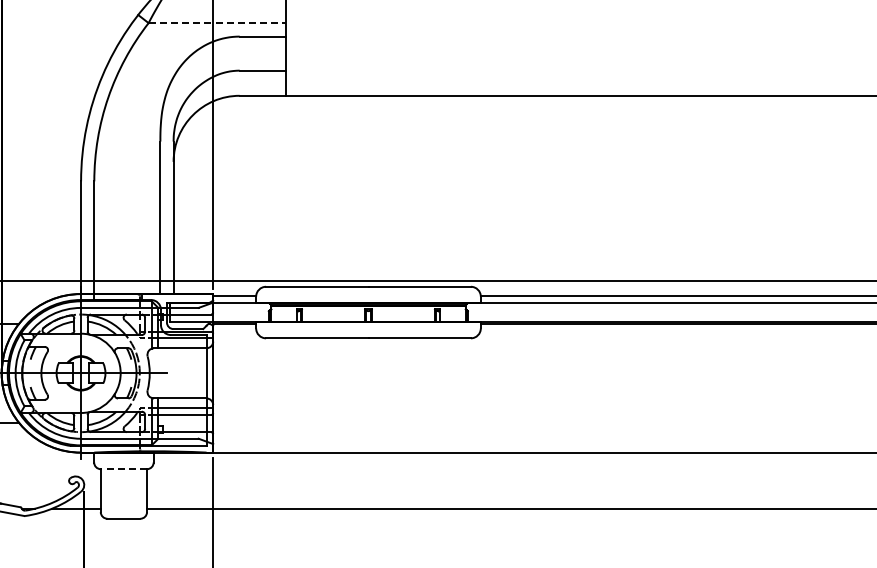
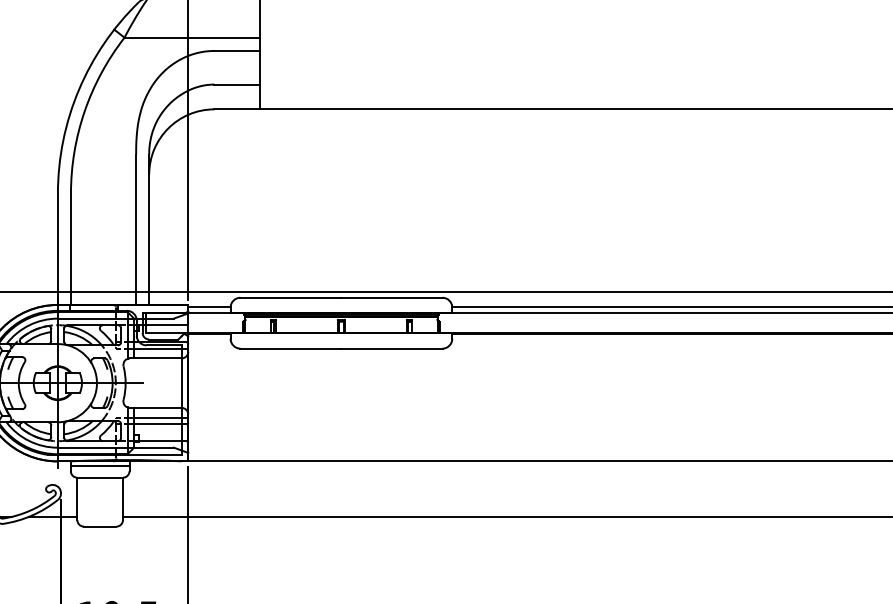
line: (217, 22) -> (192, 37), dashed -> solid
line: (123, 456) -> (99, 465), added
line: (124, 468) -> (100, 477), dashed -> solid

